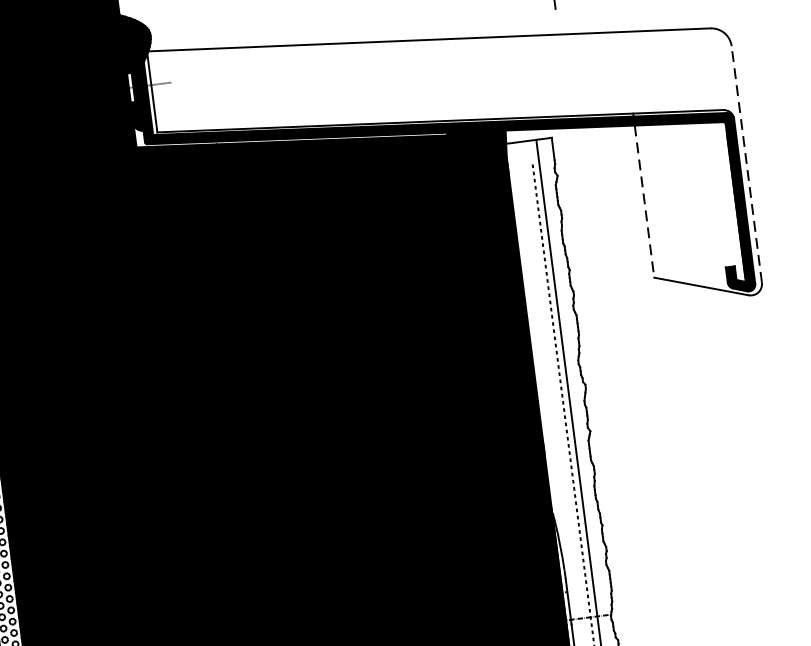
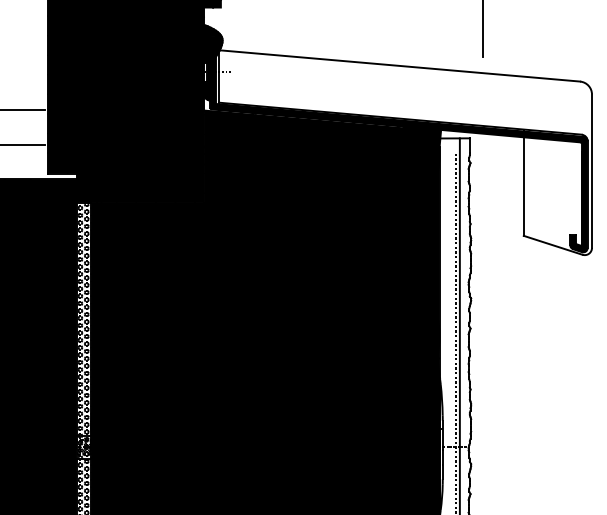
line: (747, 164) -> (592, 171), dashed -> solid
line: (644, 203) -> (523, 187), dashed -> solid

